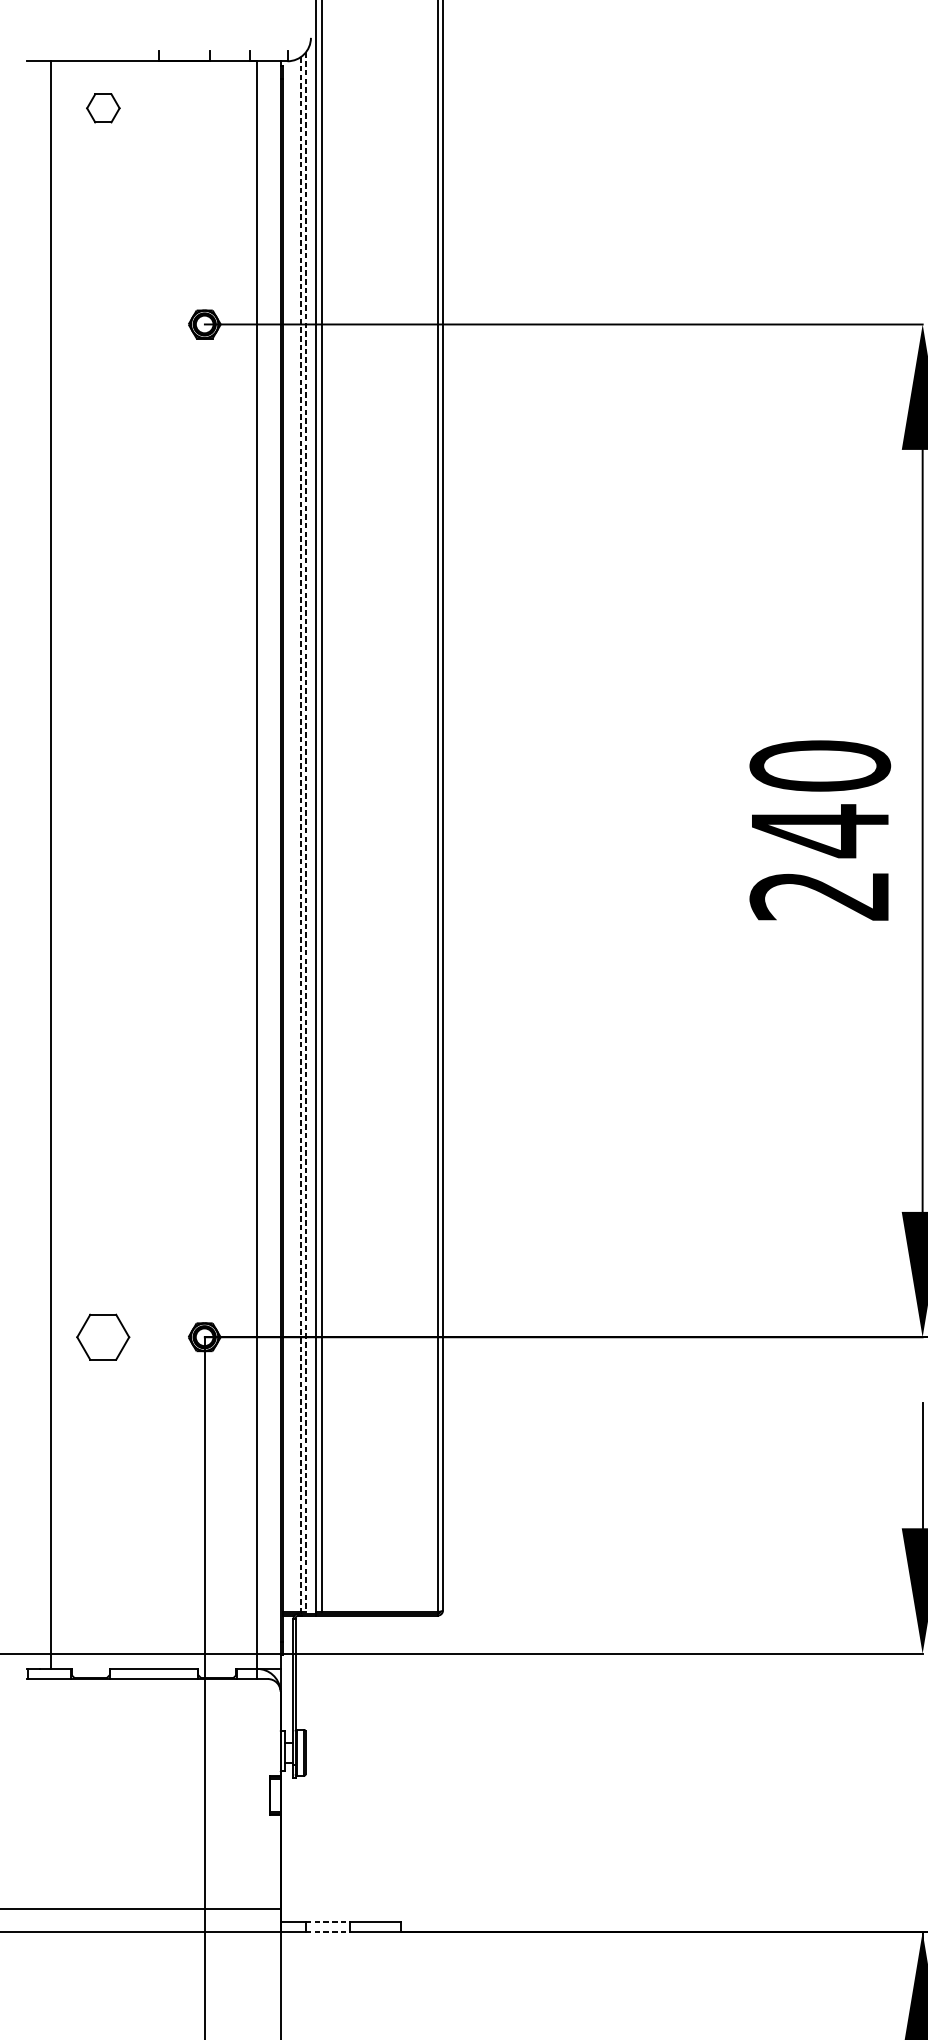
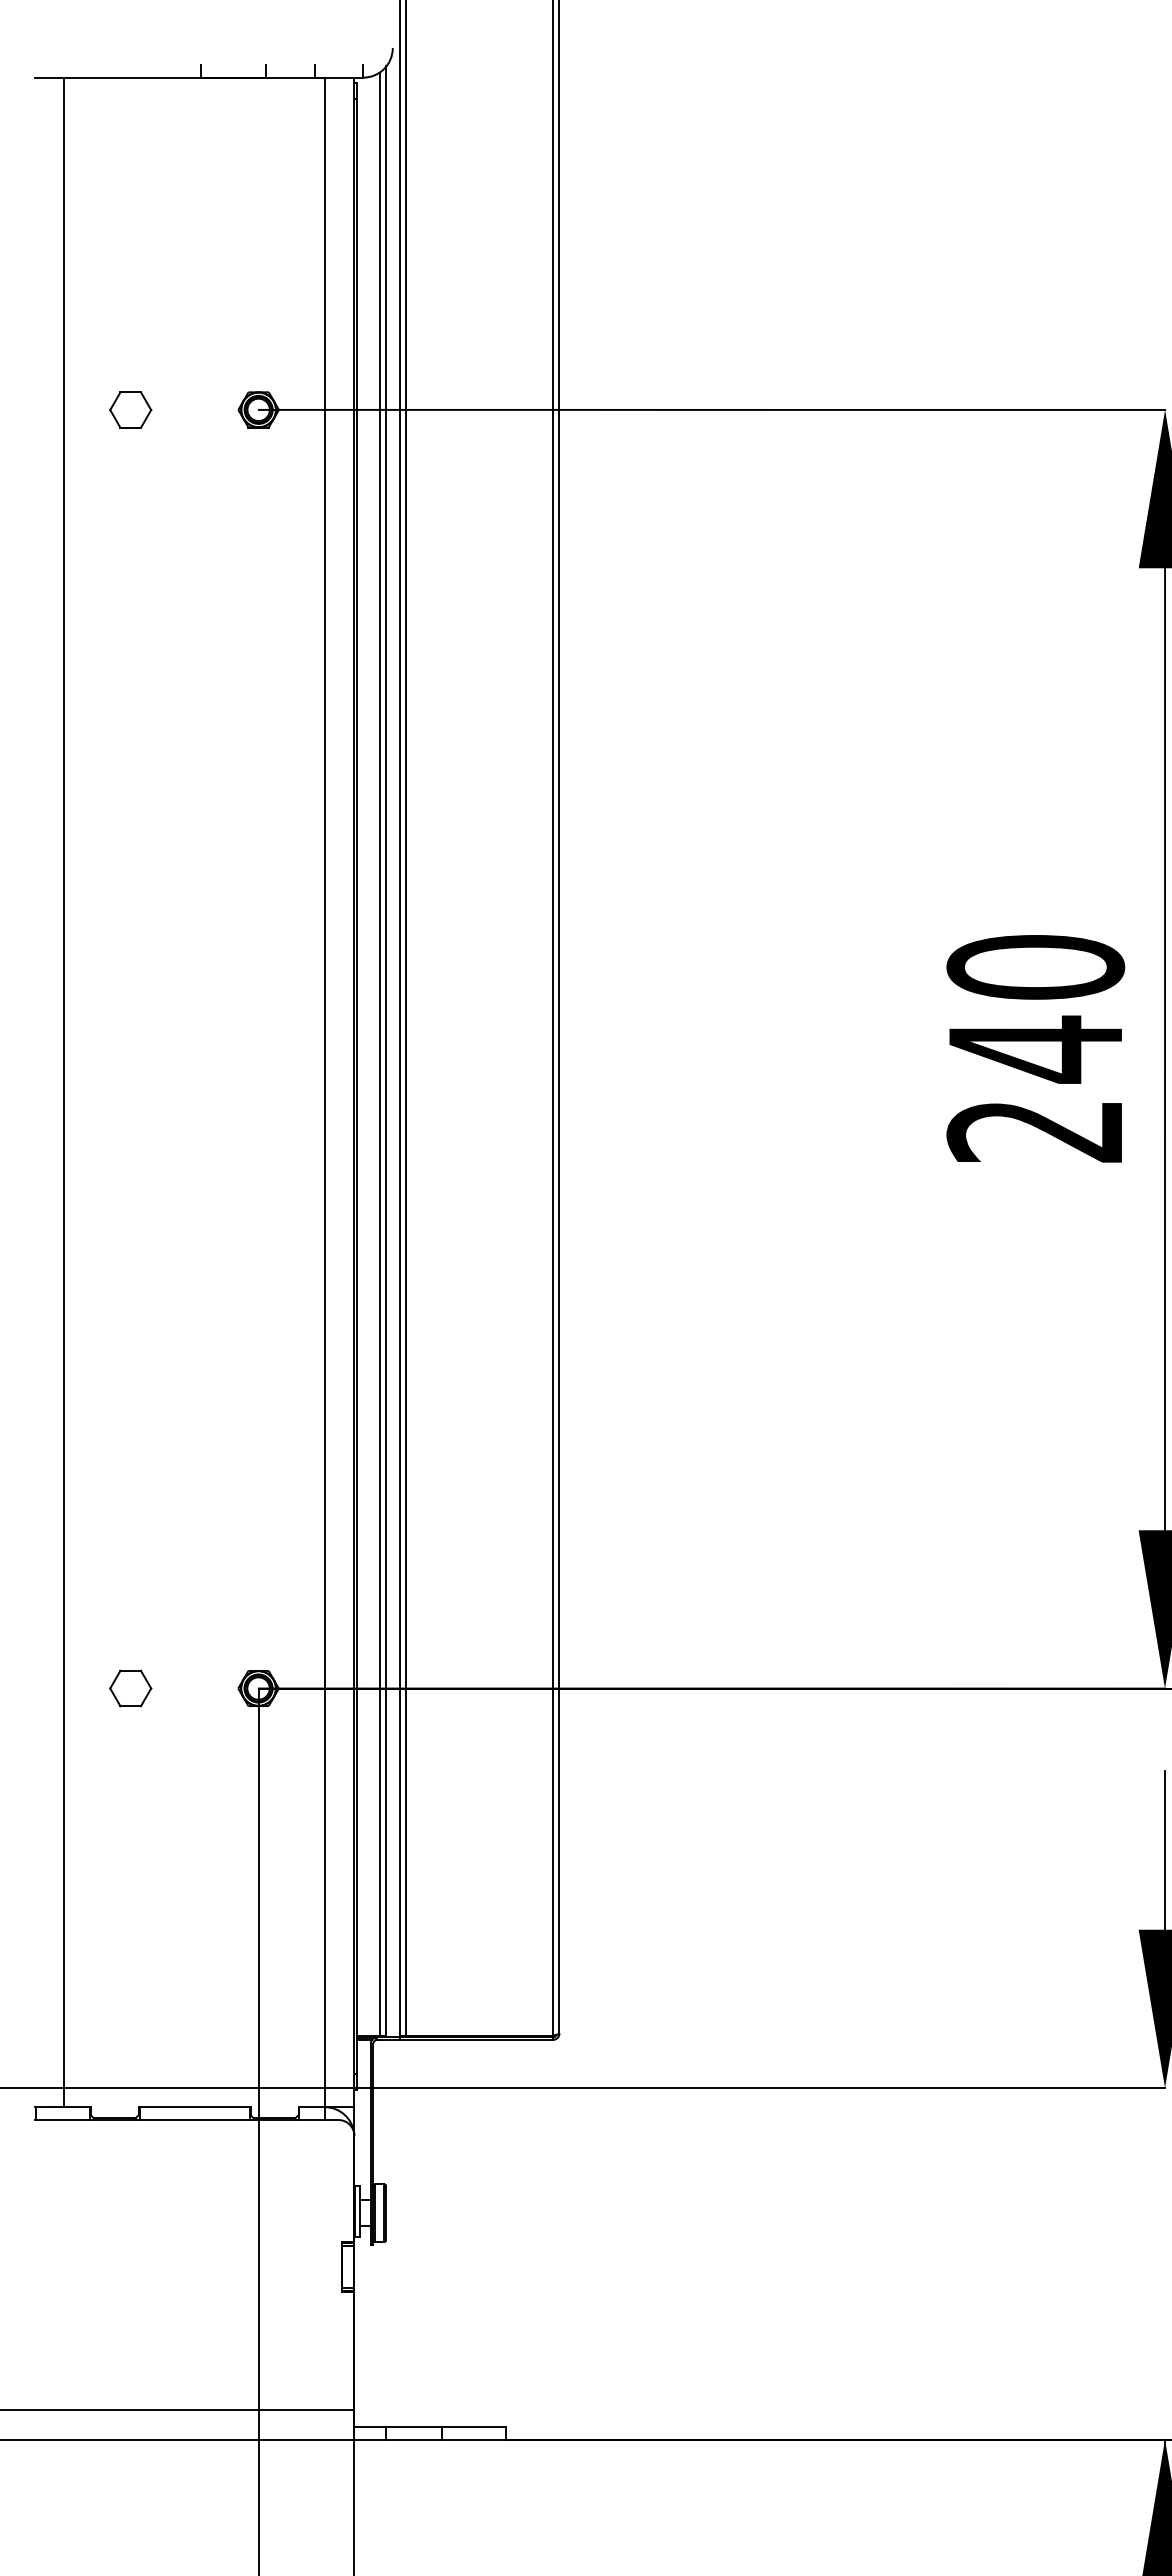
part: (103, 107) -> (130, 409), moved
line: (305, 832) -> (386, 1051), dashed -> solid
line: (300, 835) -> (379, 1054), dashed -> solid
part: (103, 1337) -> (130, 1688), size x0.62
line: (328, 1921) -> (414, 2426), dashed -> solid
line: (328, 1932) -> (414, 2439), dashed -> solid

